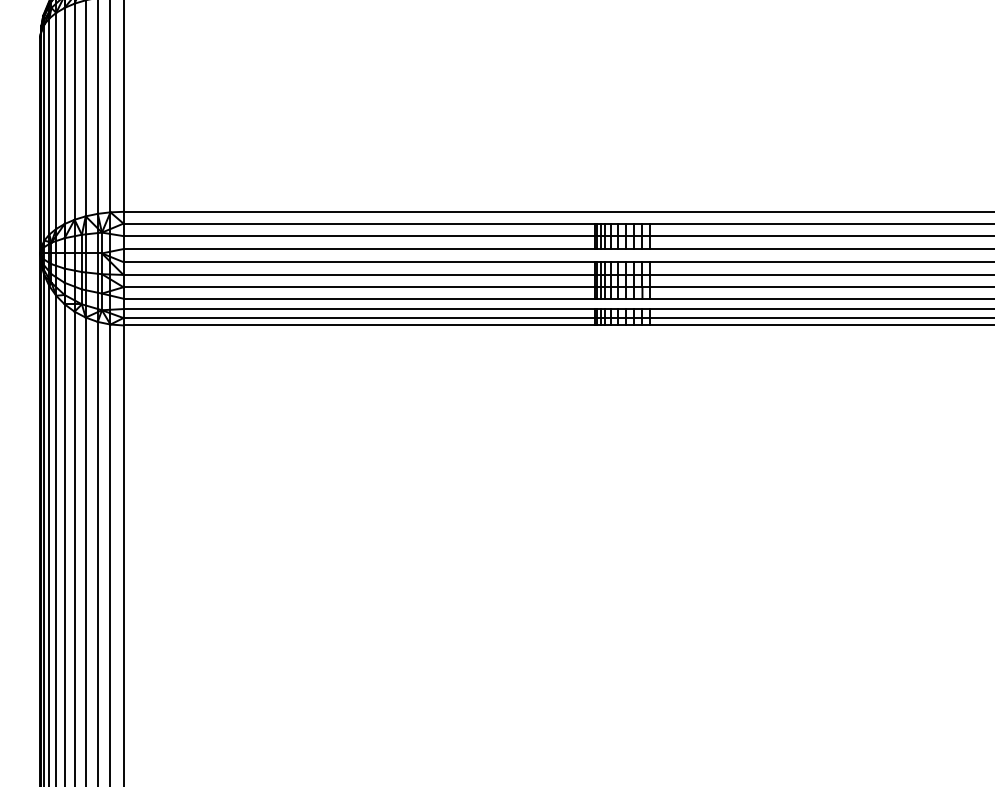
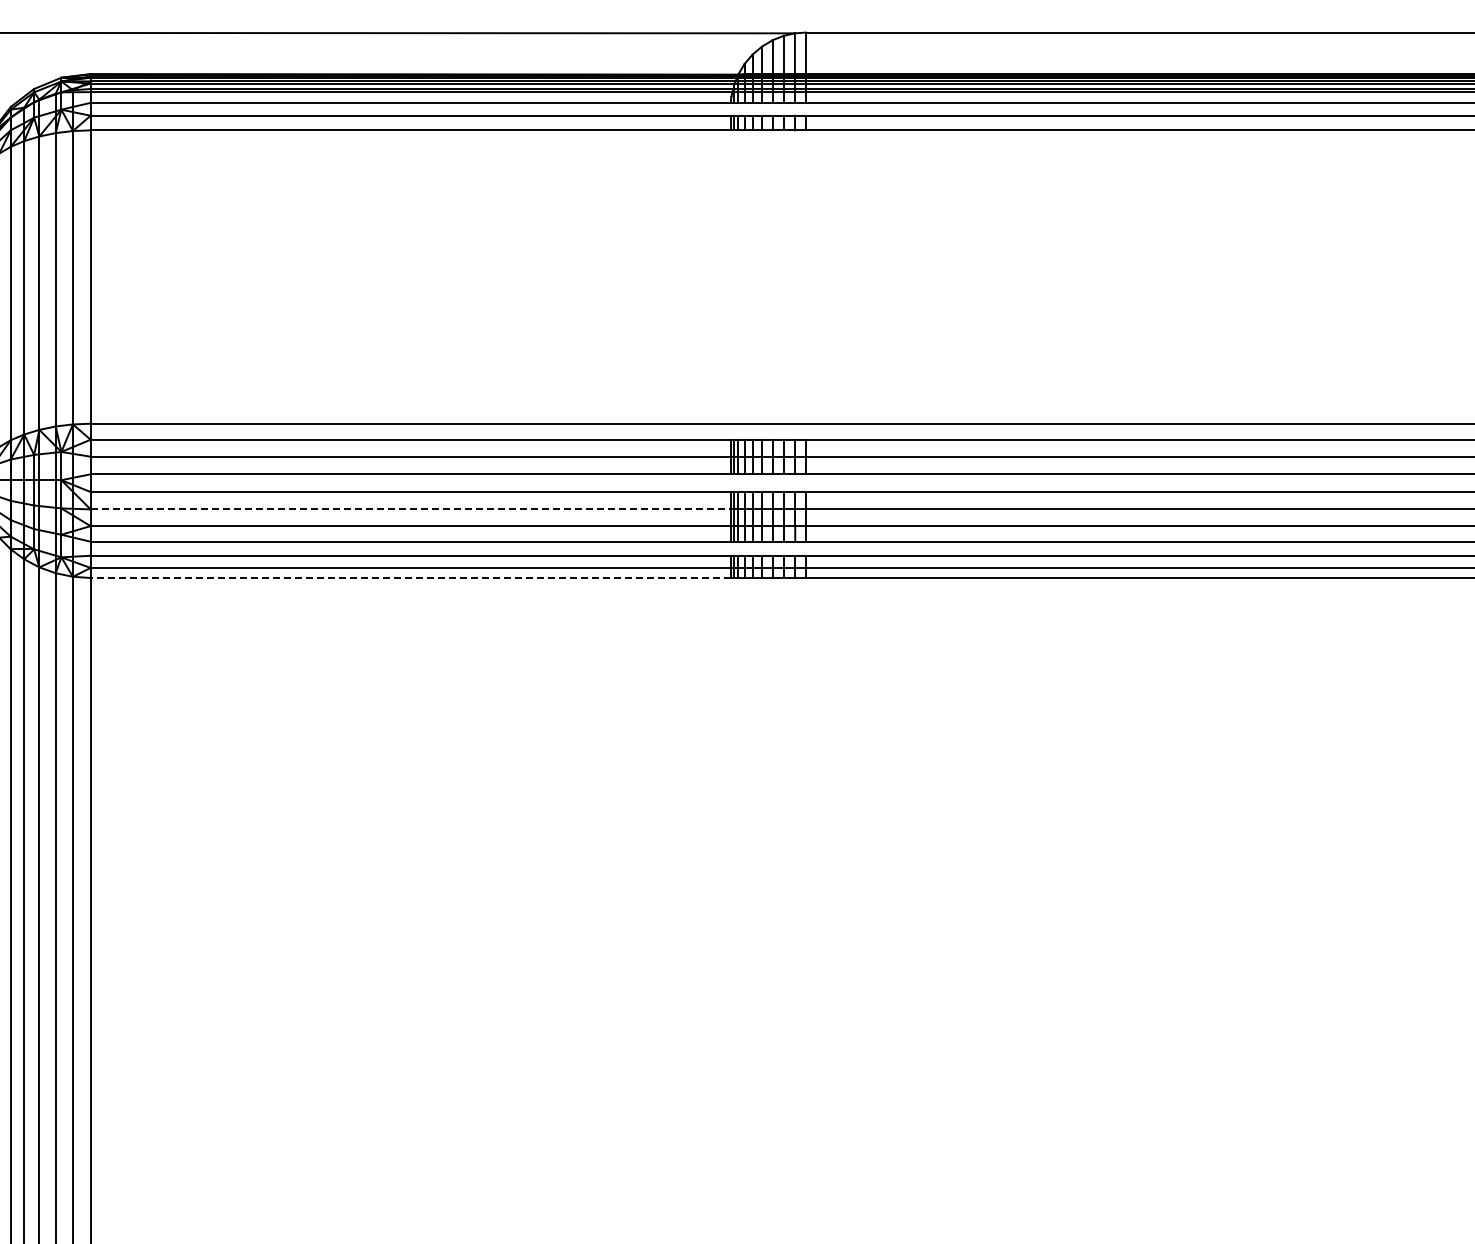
line: (359, 274) -> (410, 509), solid -> dashed
line: (359, 325) -> (410, 578), solid -> dashed

